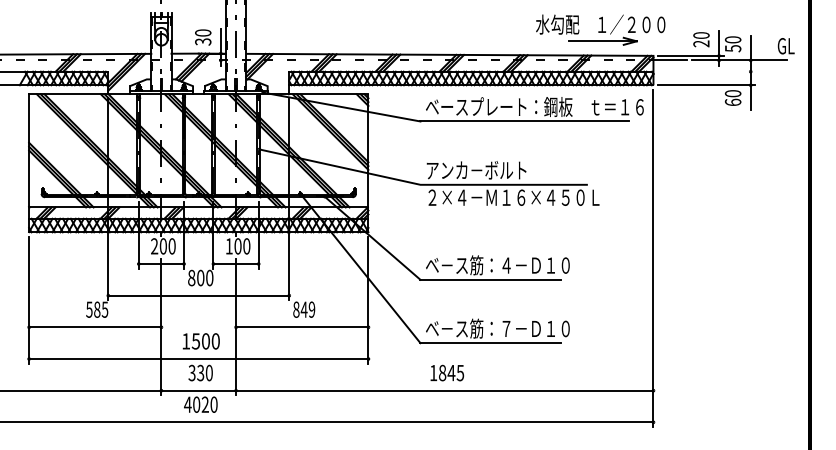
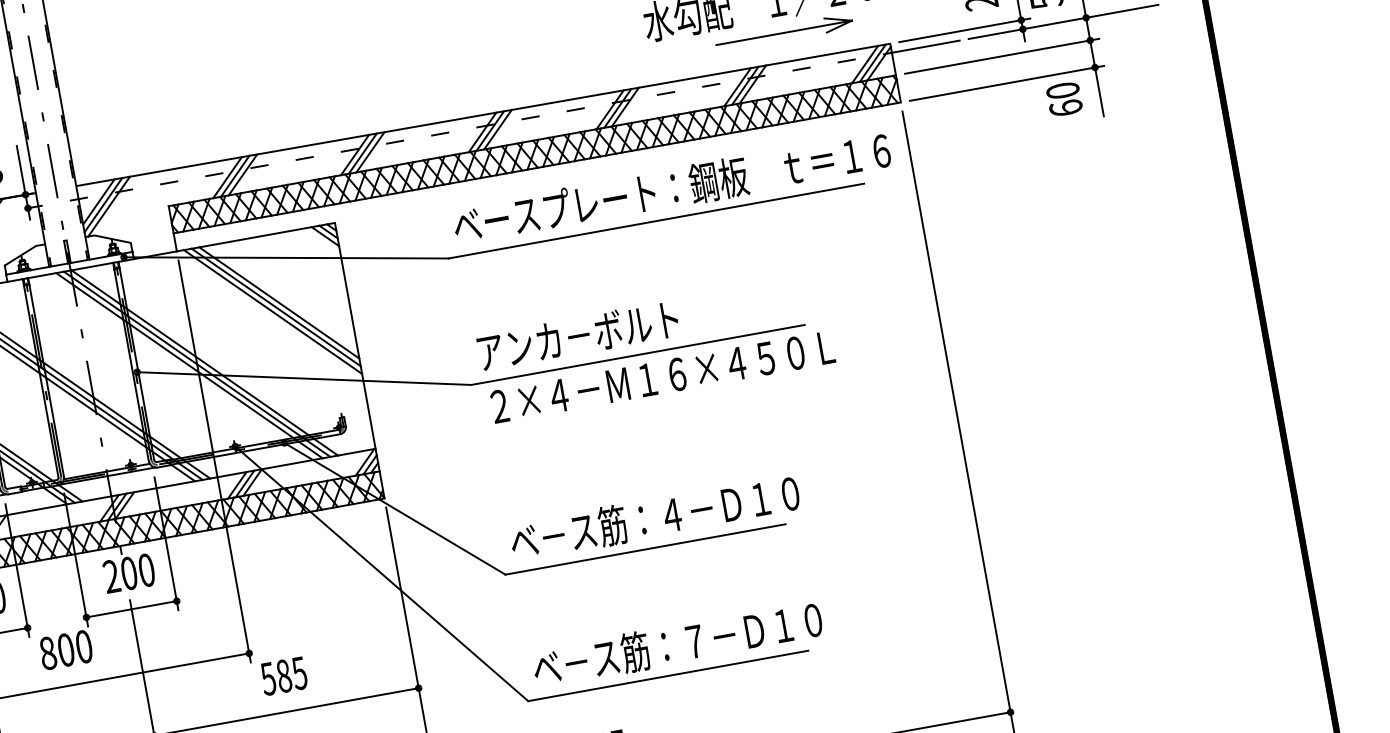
line: (706, 71) -> (1001, 55), added
text: (228, 246) -> (110, 577), 100 -> 200
text: (304, 309) -> (284, 675), 849 -> 585

